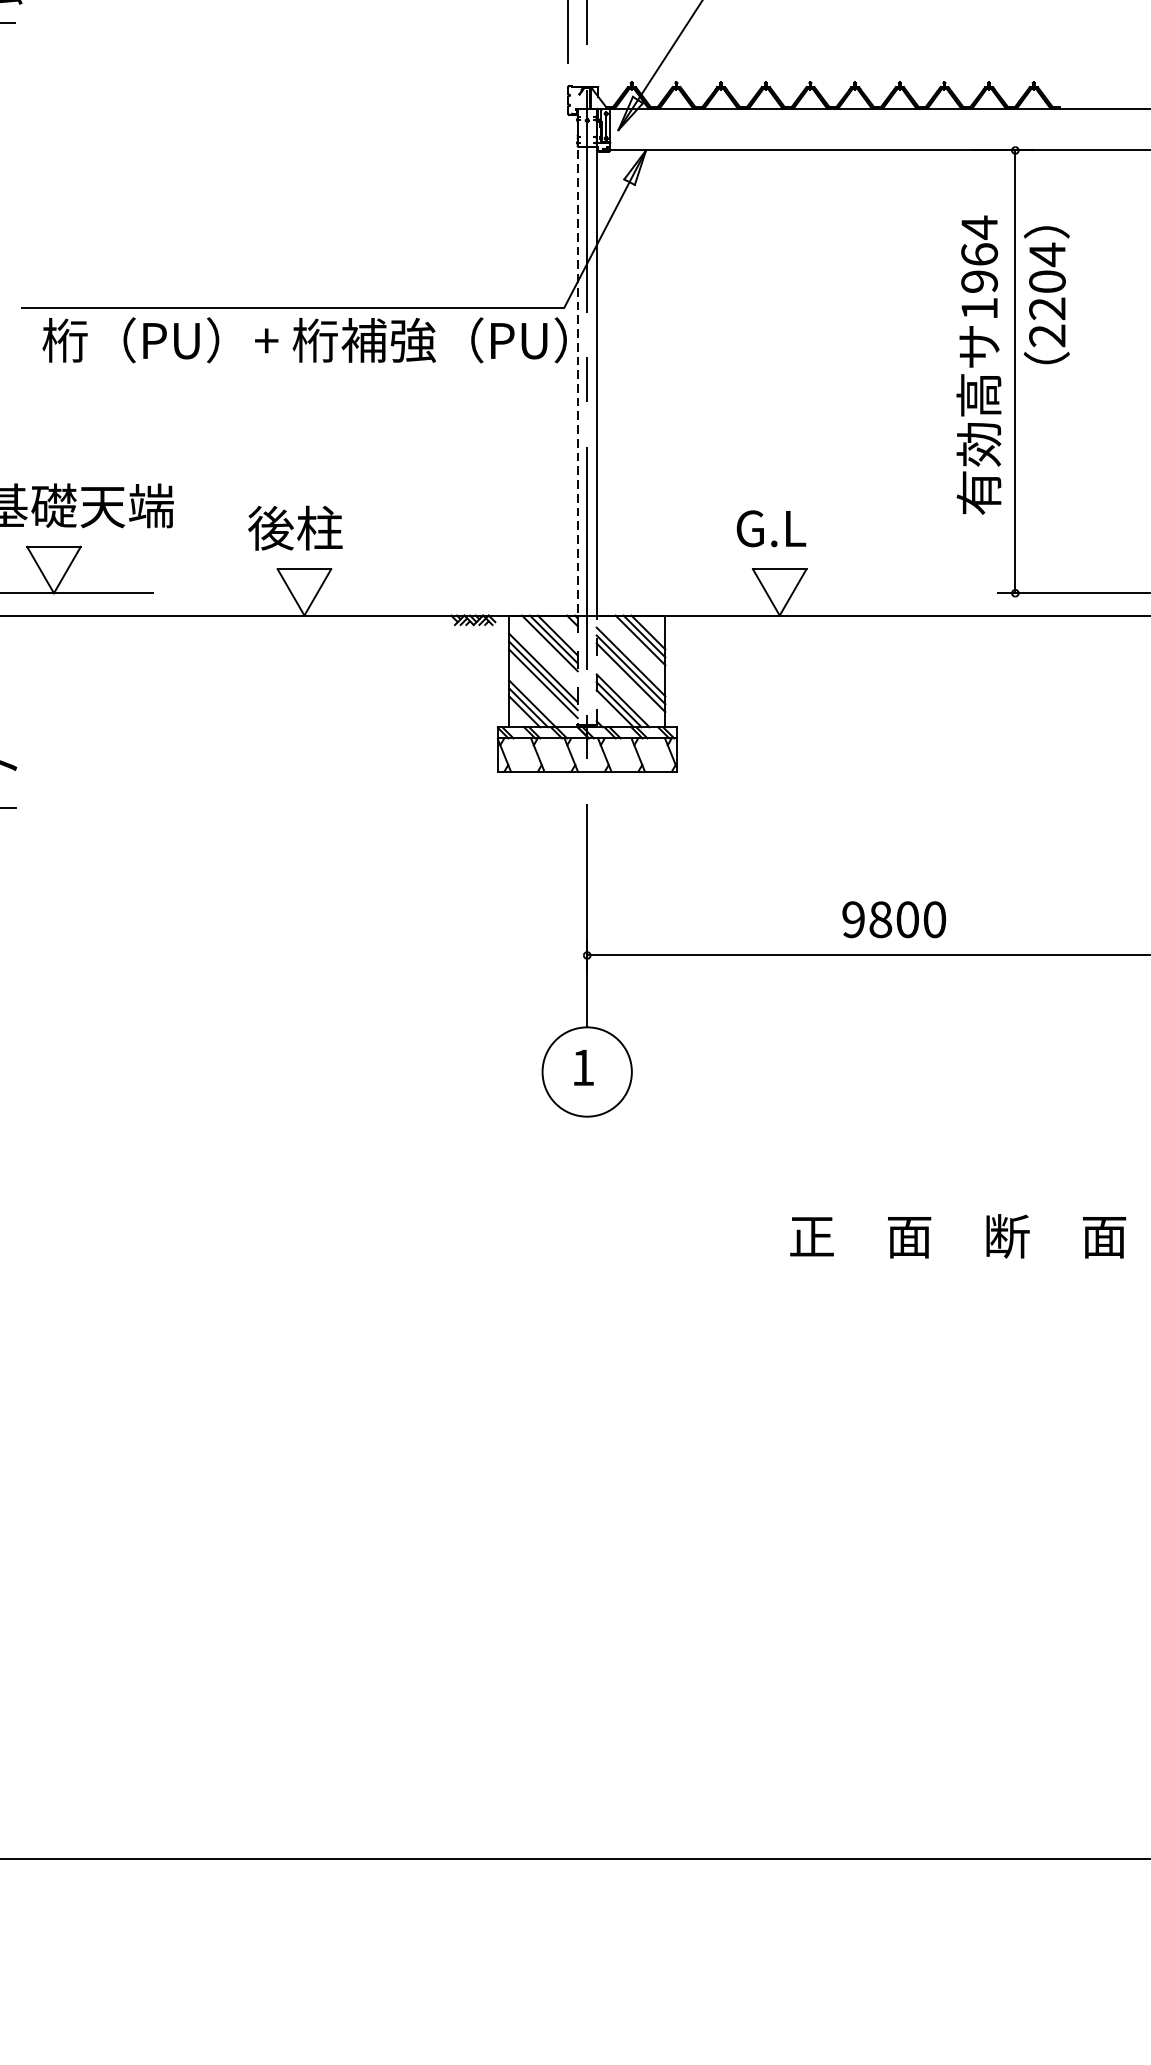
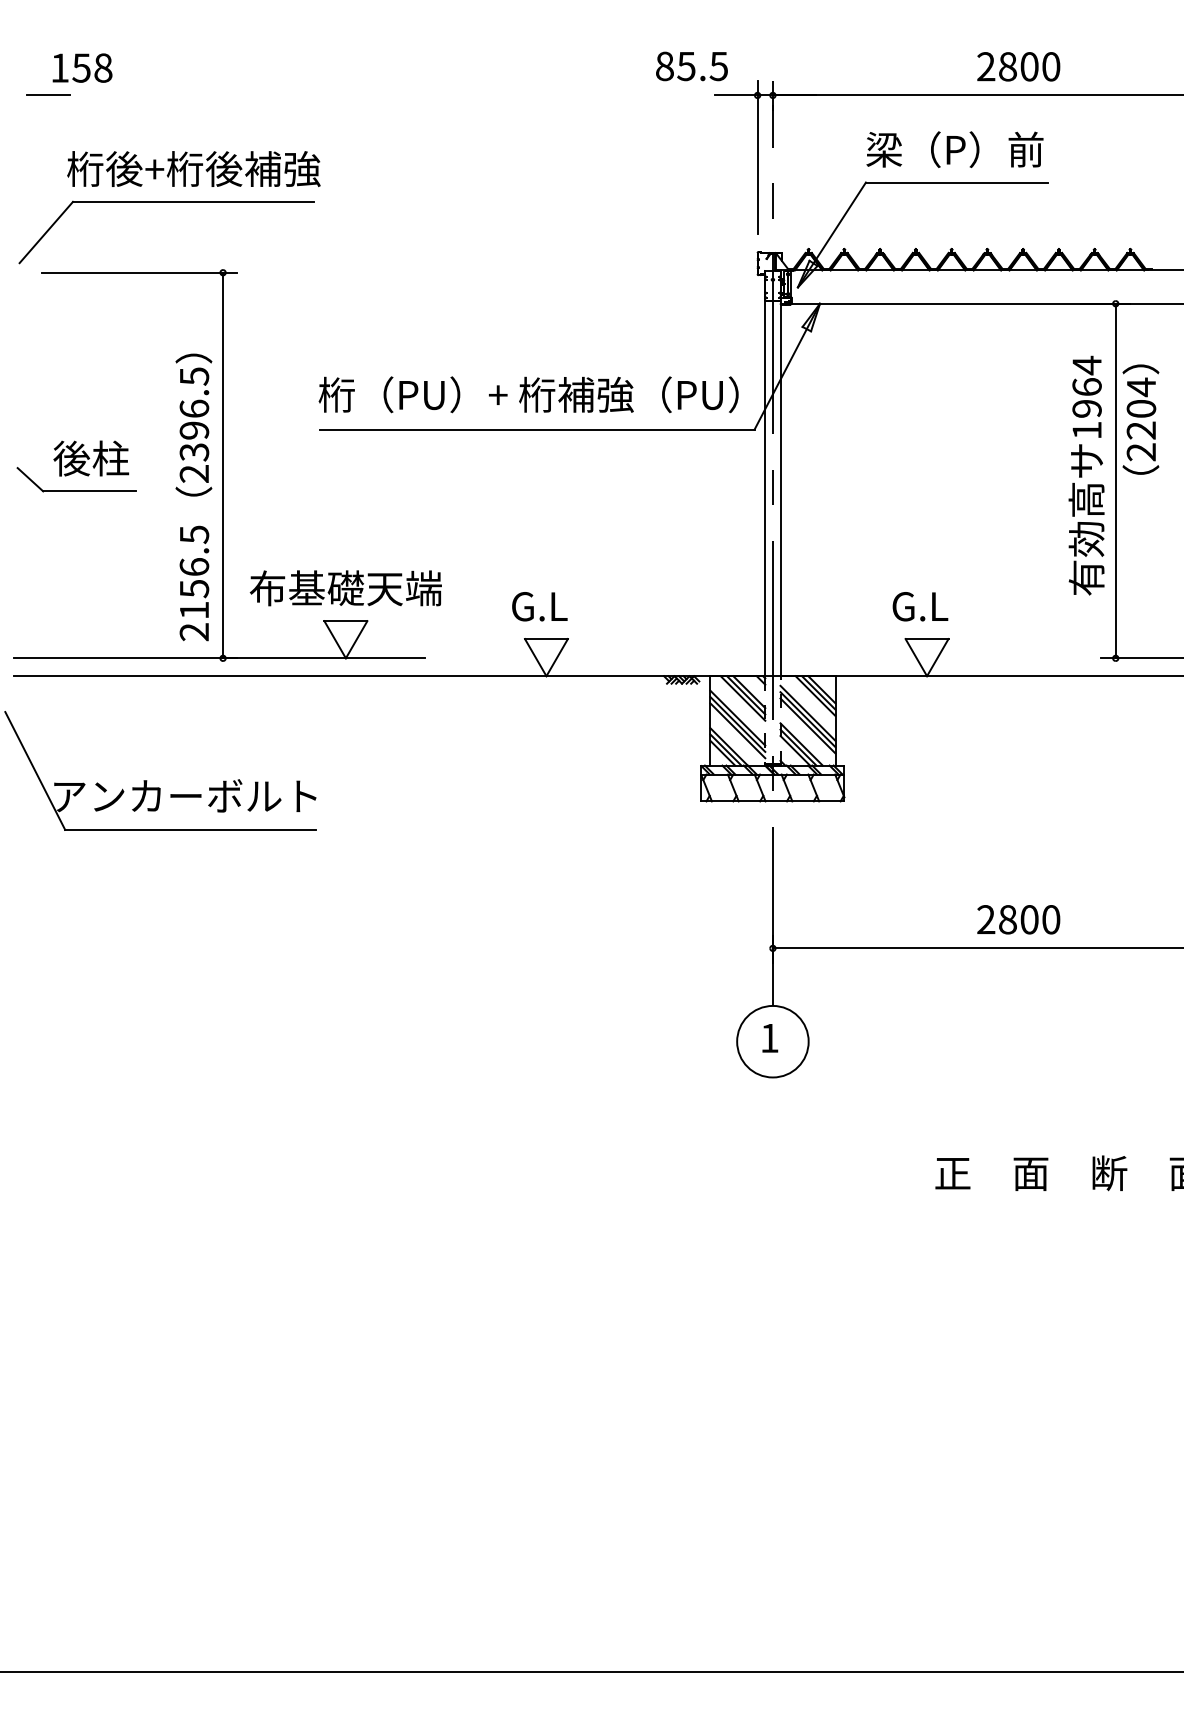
text: (304, 339) -> (528, 394), moved
line: (577, 362) -> (765, 473), dashed -> solid
text: (294, 528) -> (538, 606), 後柱 -> G.L
text: (853, 919) -> (986, 919), 9800 -> 2800

